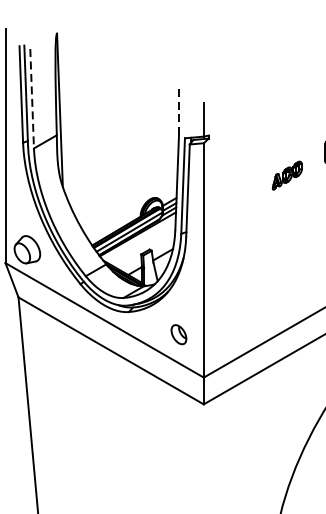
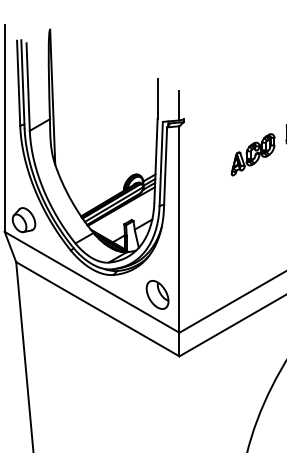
line: (32, 99) -> (28, 87), dashed -> solid
line: (178, 111) -> (157, 98), dashed -> solid
part: (286, 175) -> (252, 154), size x1.67
part: (178, 334) -> (157, 294), size x1.67

